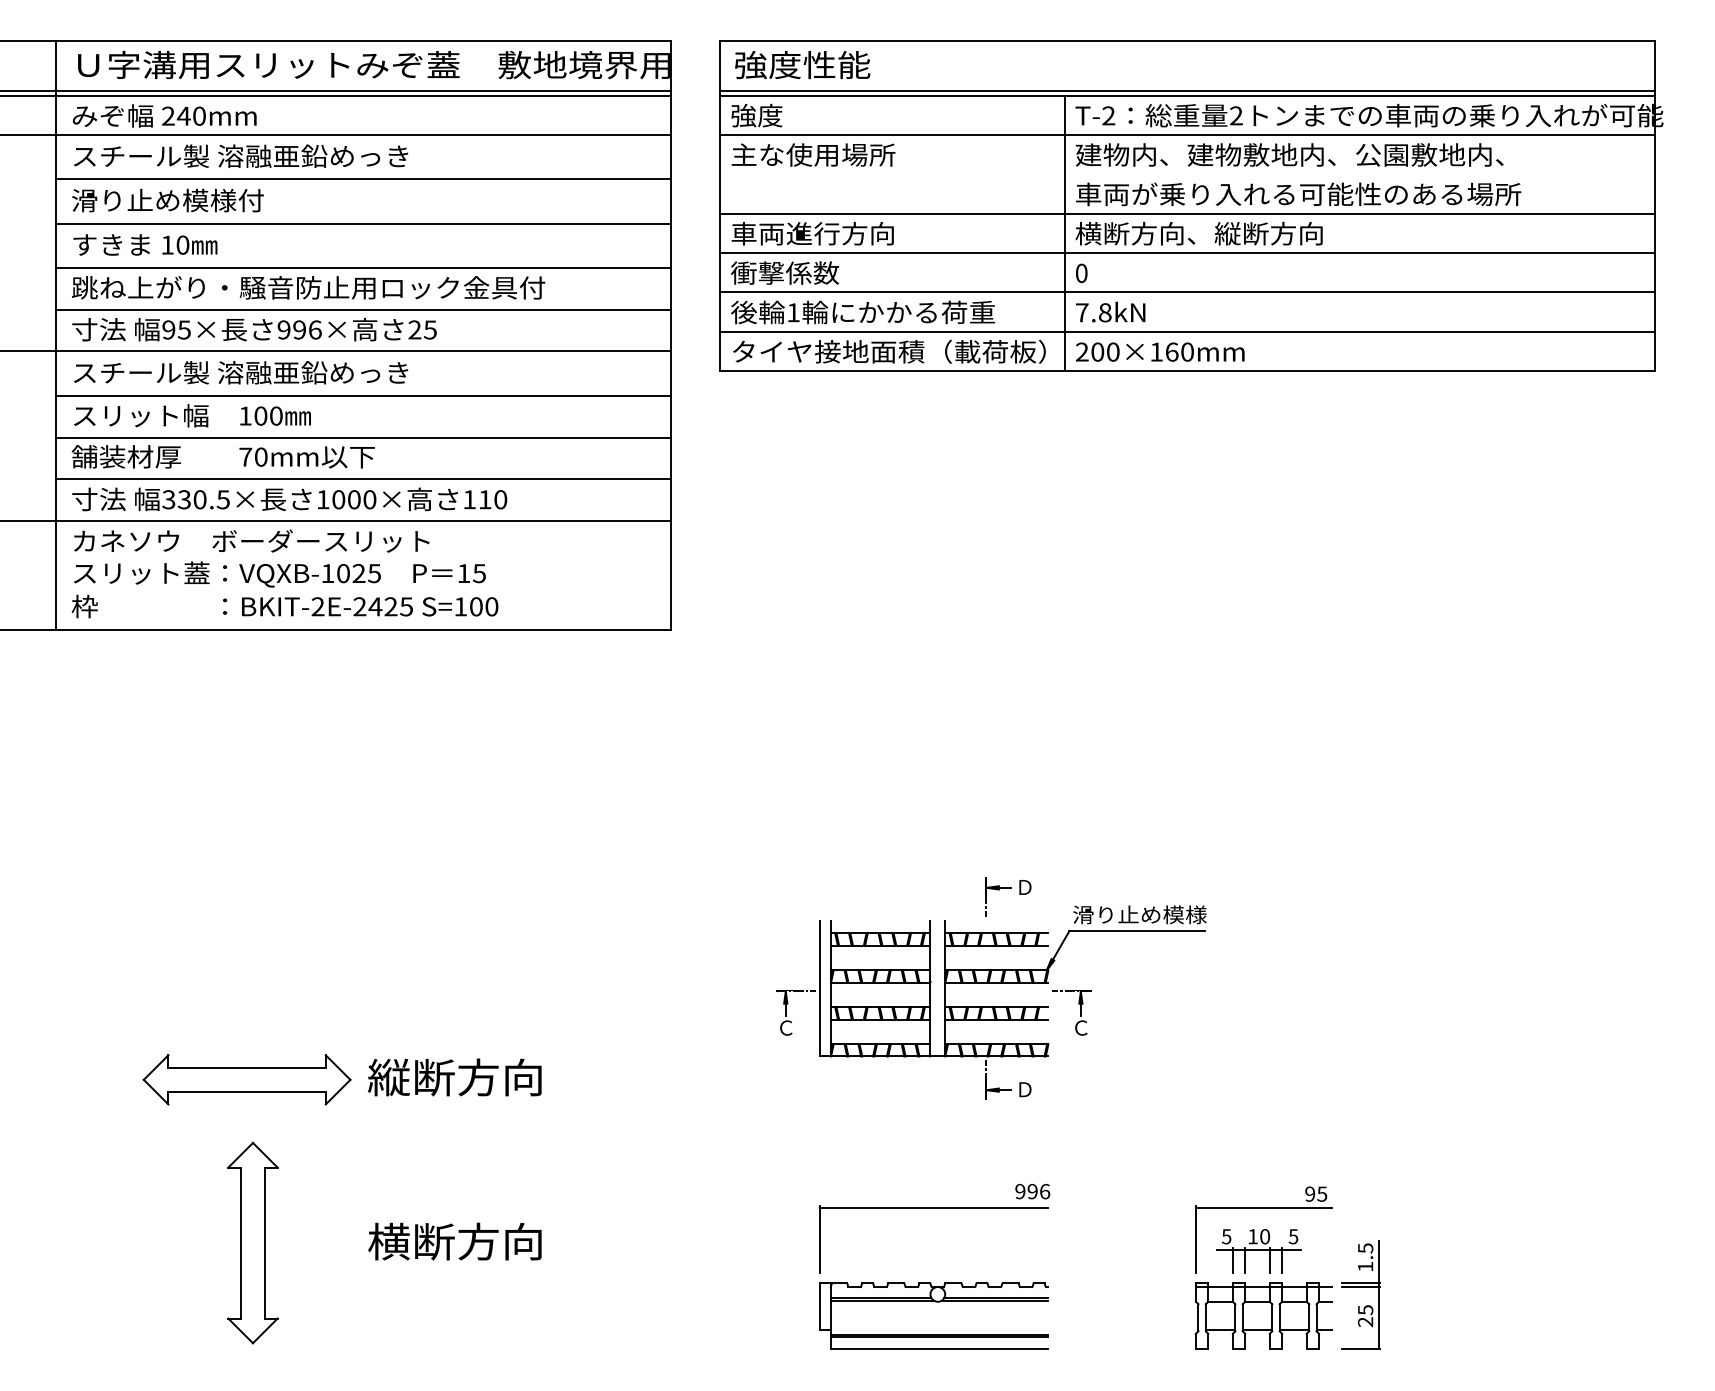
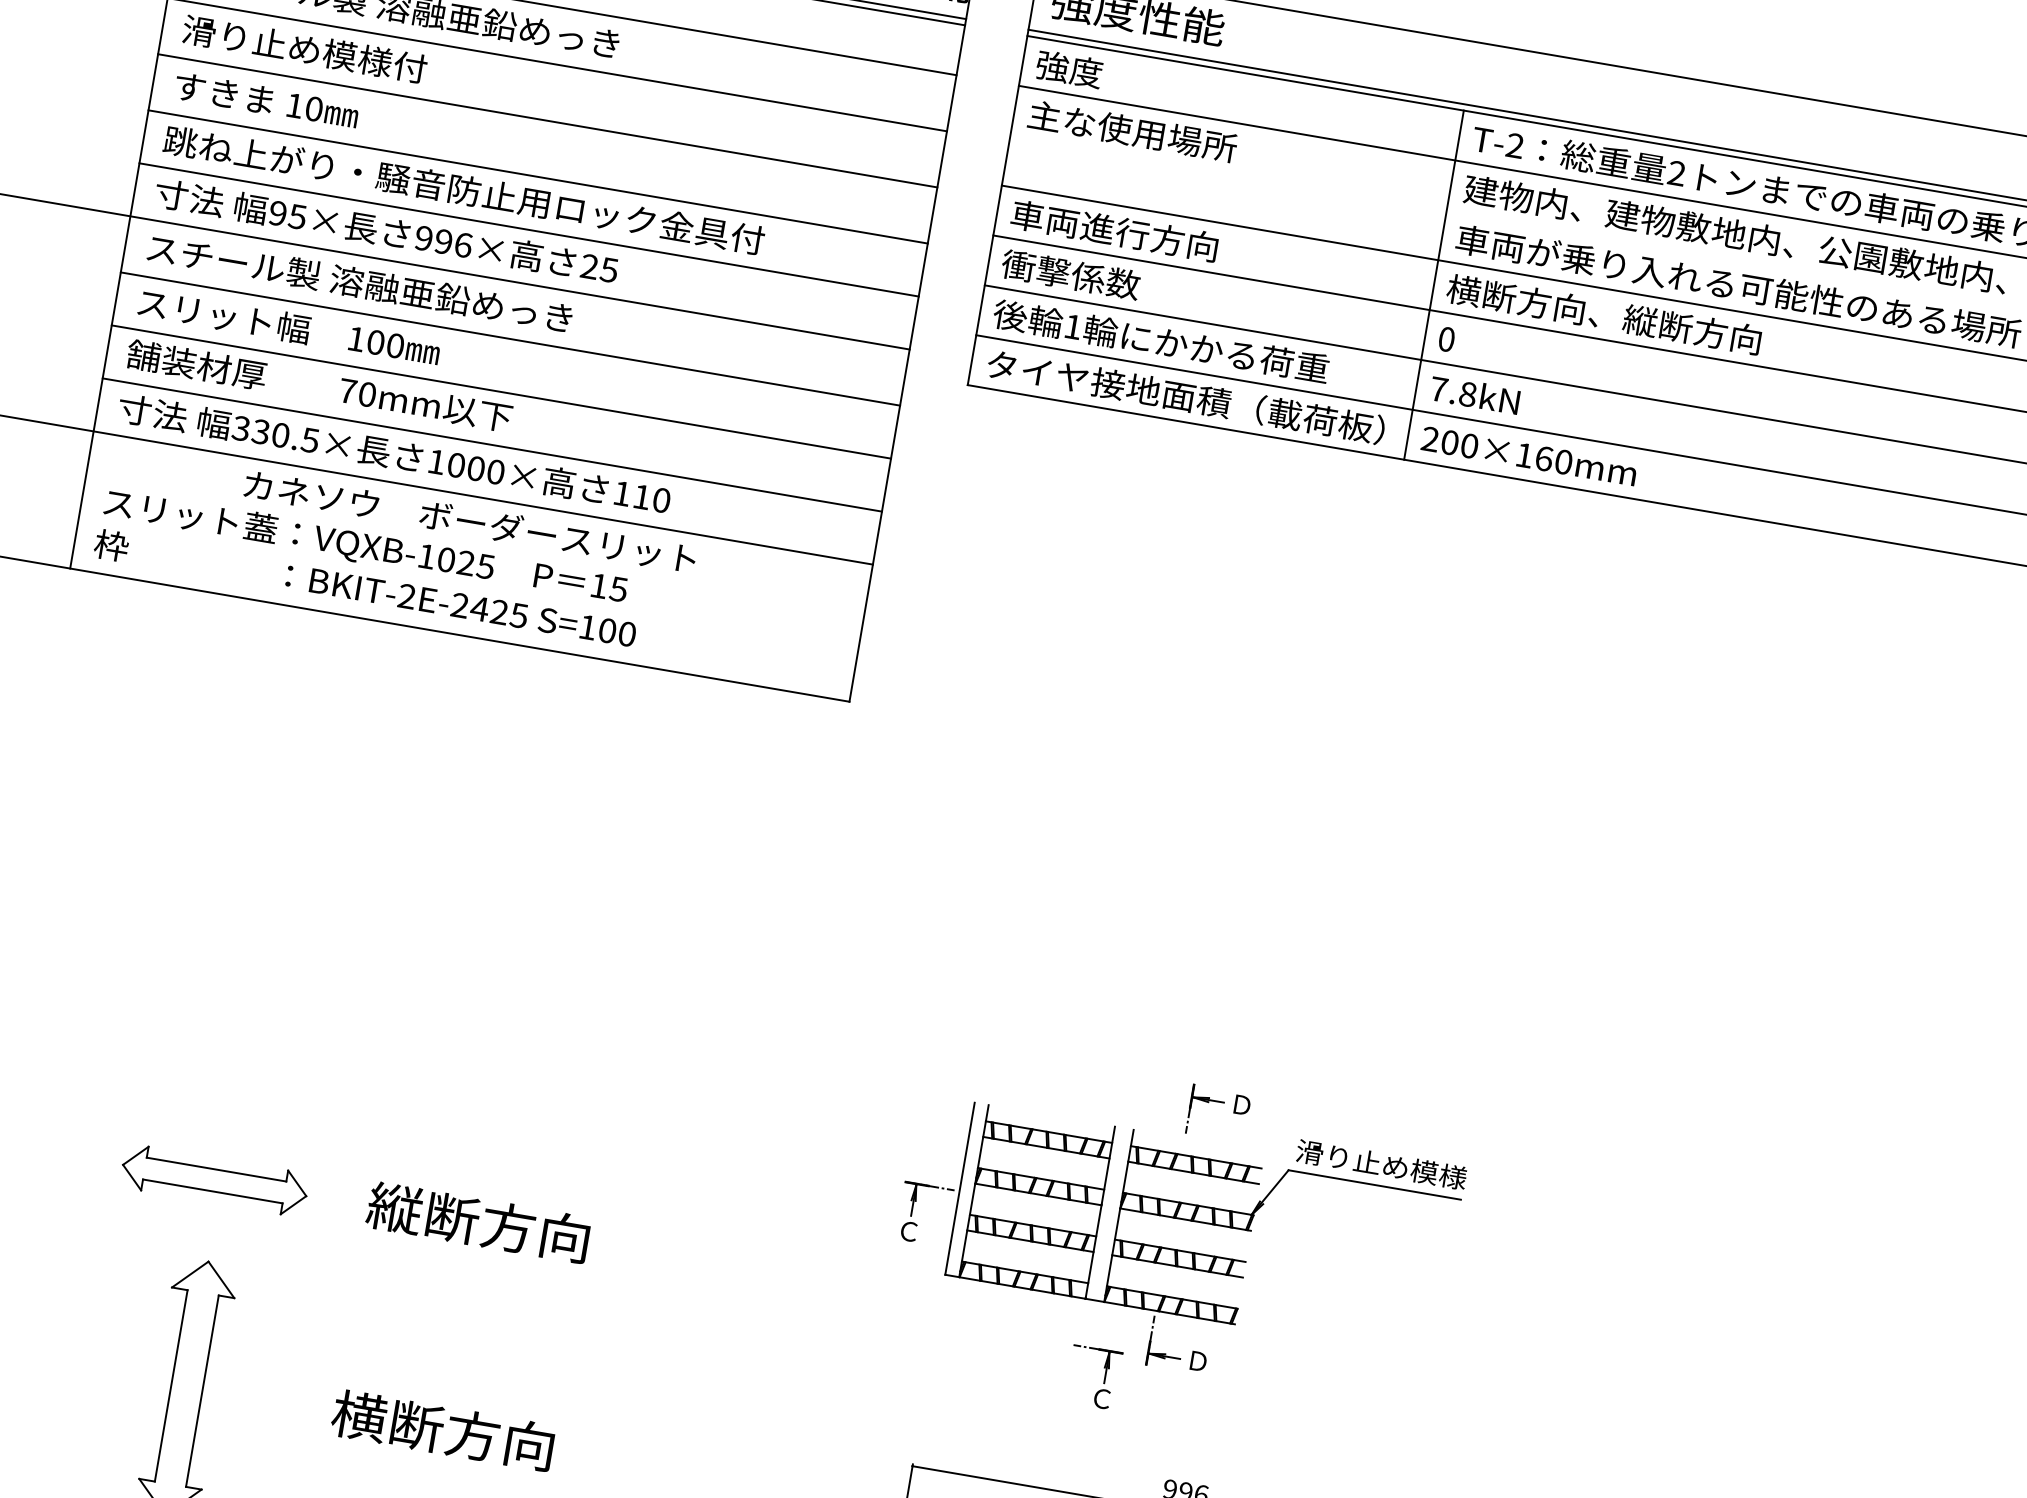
text: (251, 540) -> (470, 520), moved
part: (1080, 1012) -> (1104, 1379), moved
part: (246, 1079) -> (214, 1179), size x0.7

